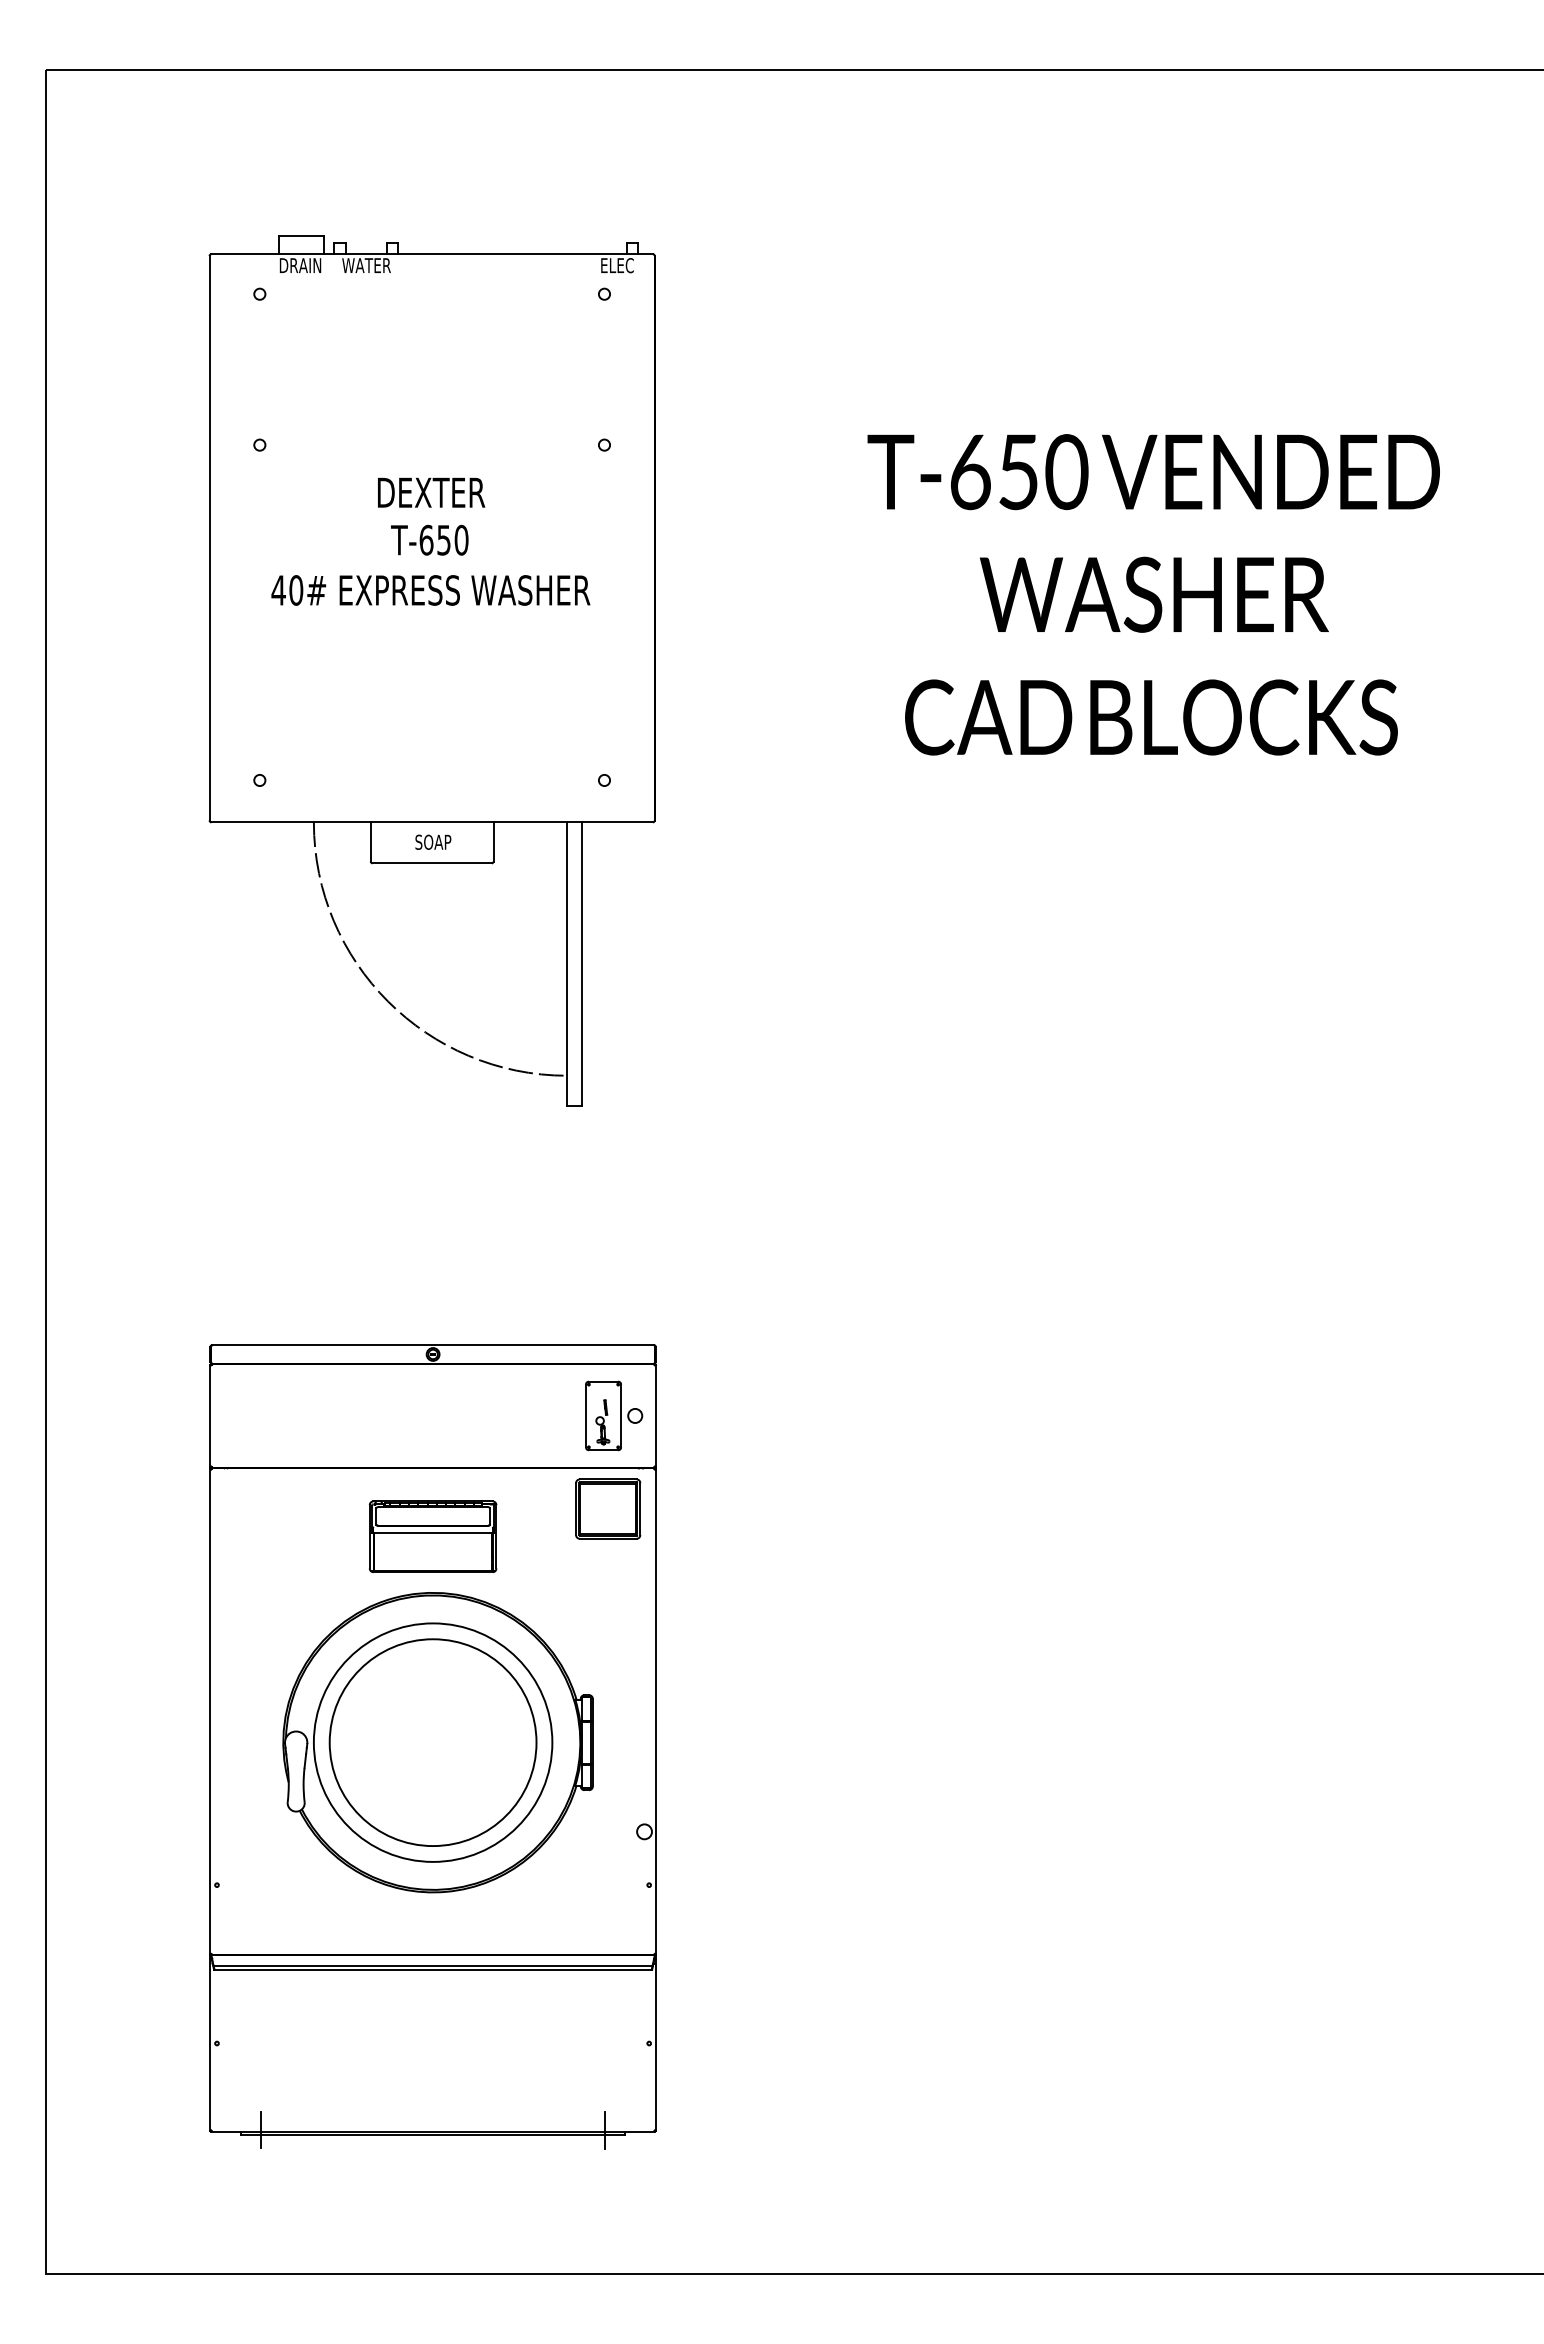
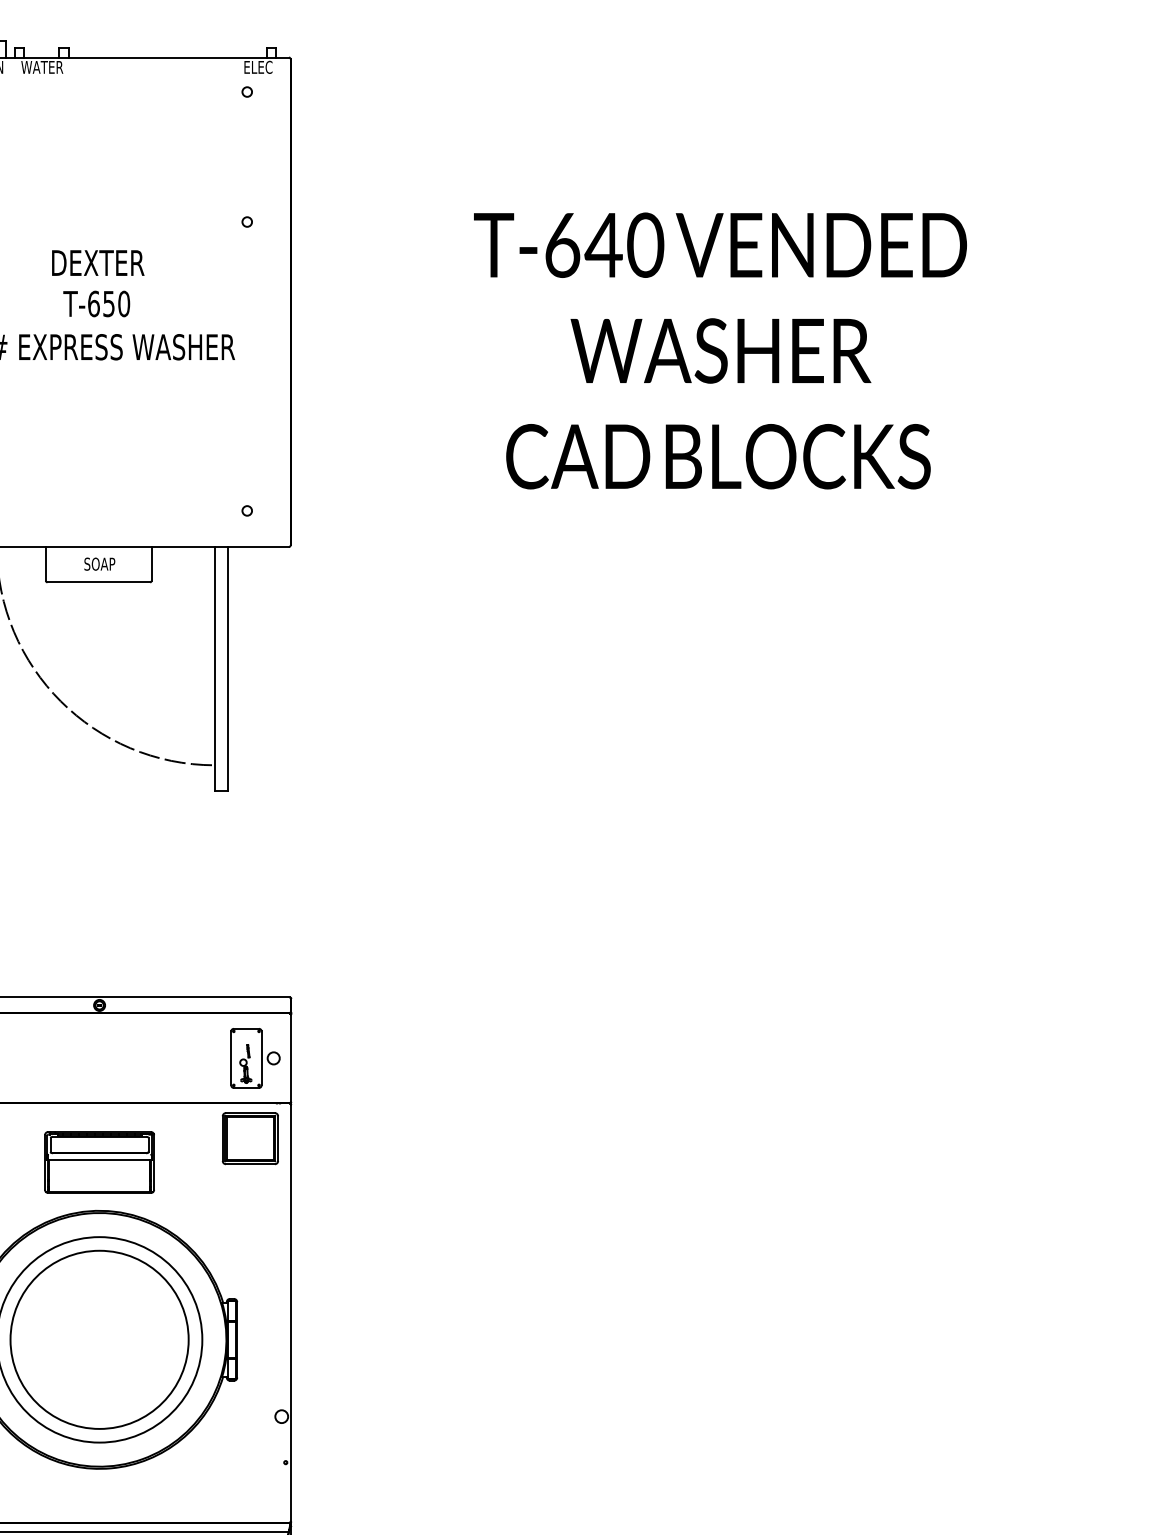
text: (1017, 472) -> (603, 245), T-650 -> T-640

